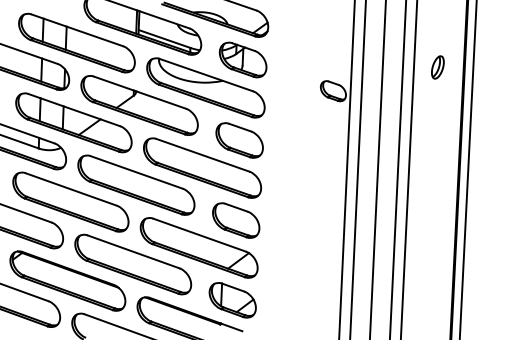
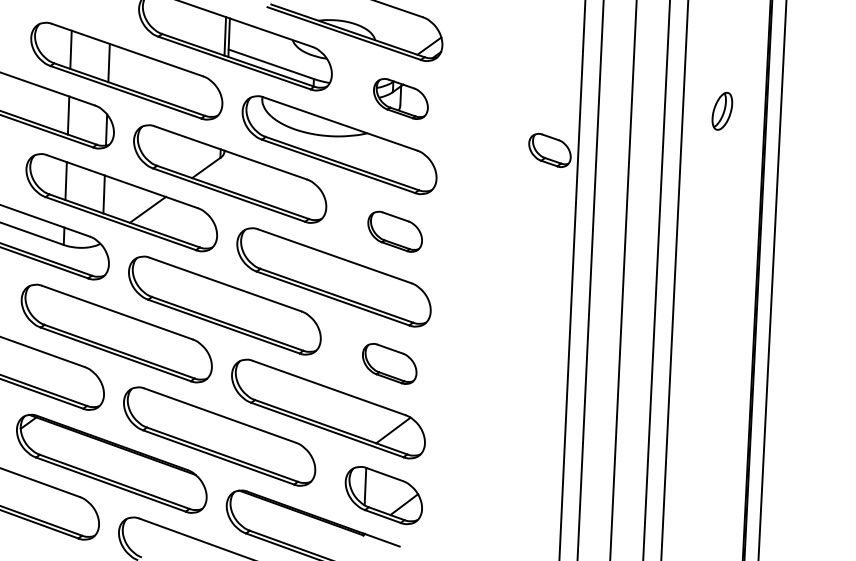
part: (242, 59) -> (399, 98), size x0.7
part: (239, 140) -> (394, 231), size x0.7
part: (236, 220) -> (390, 363), size x0.7

